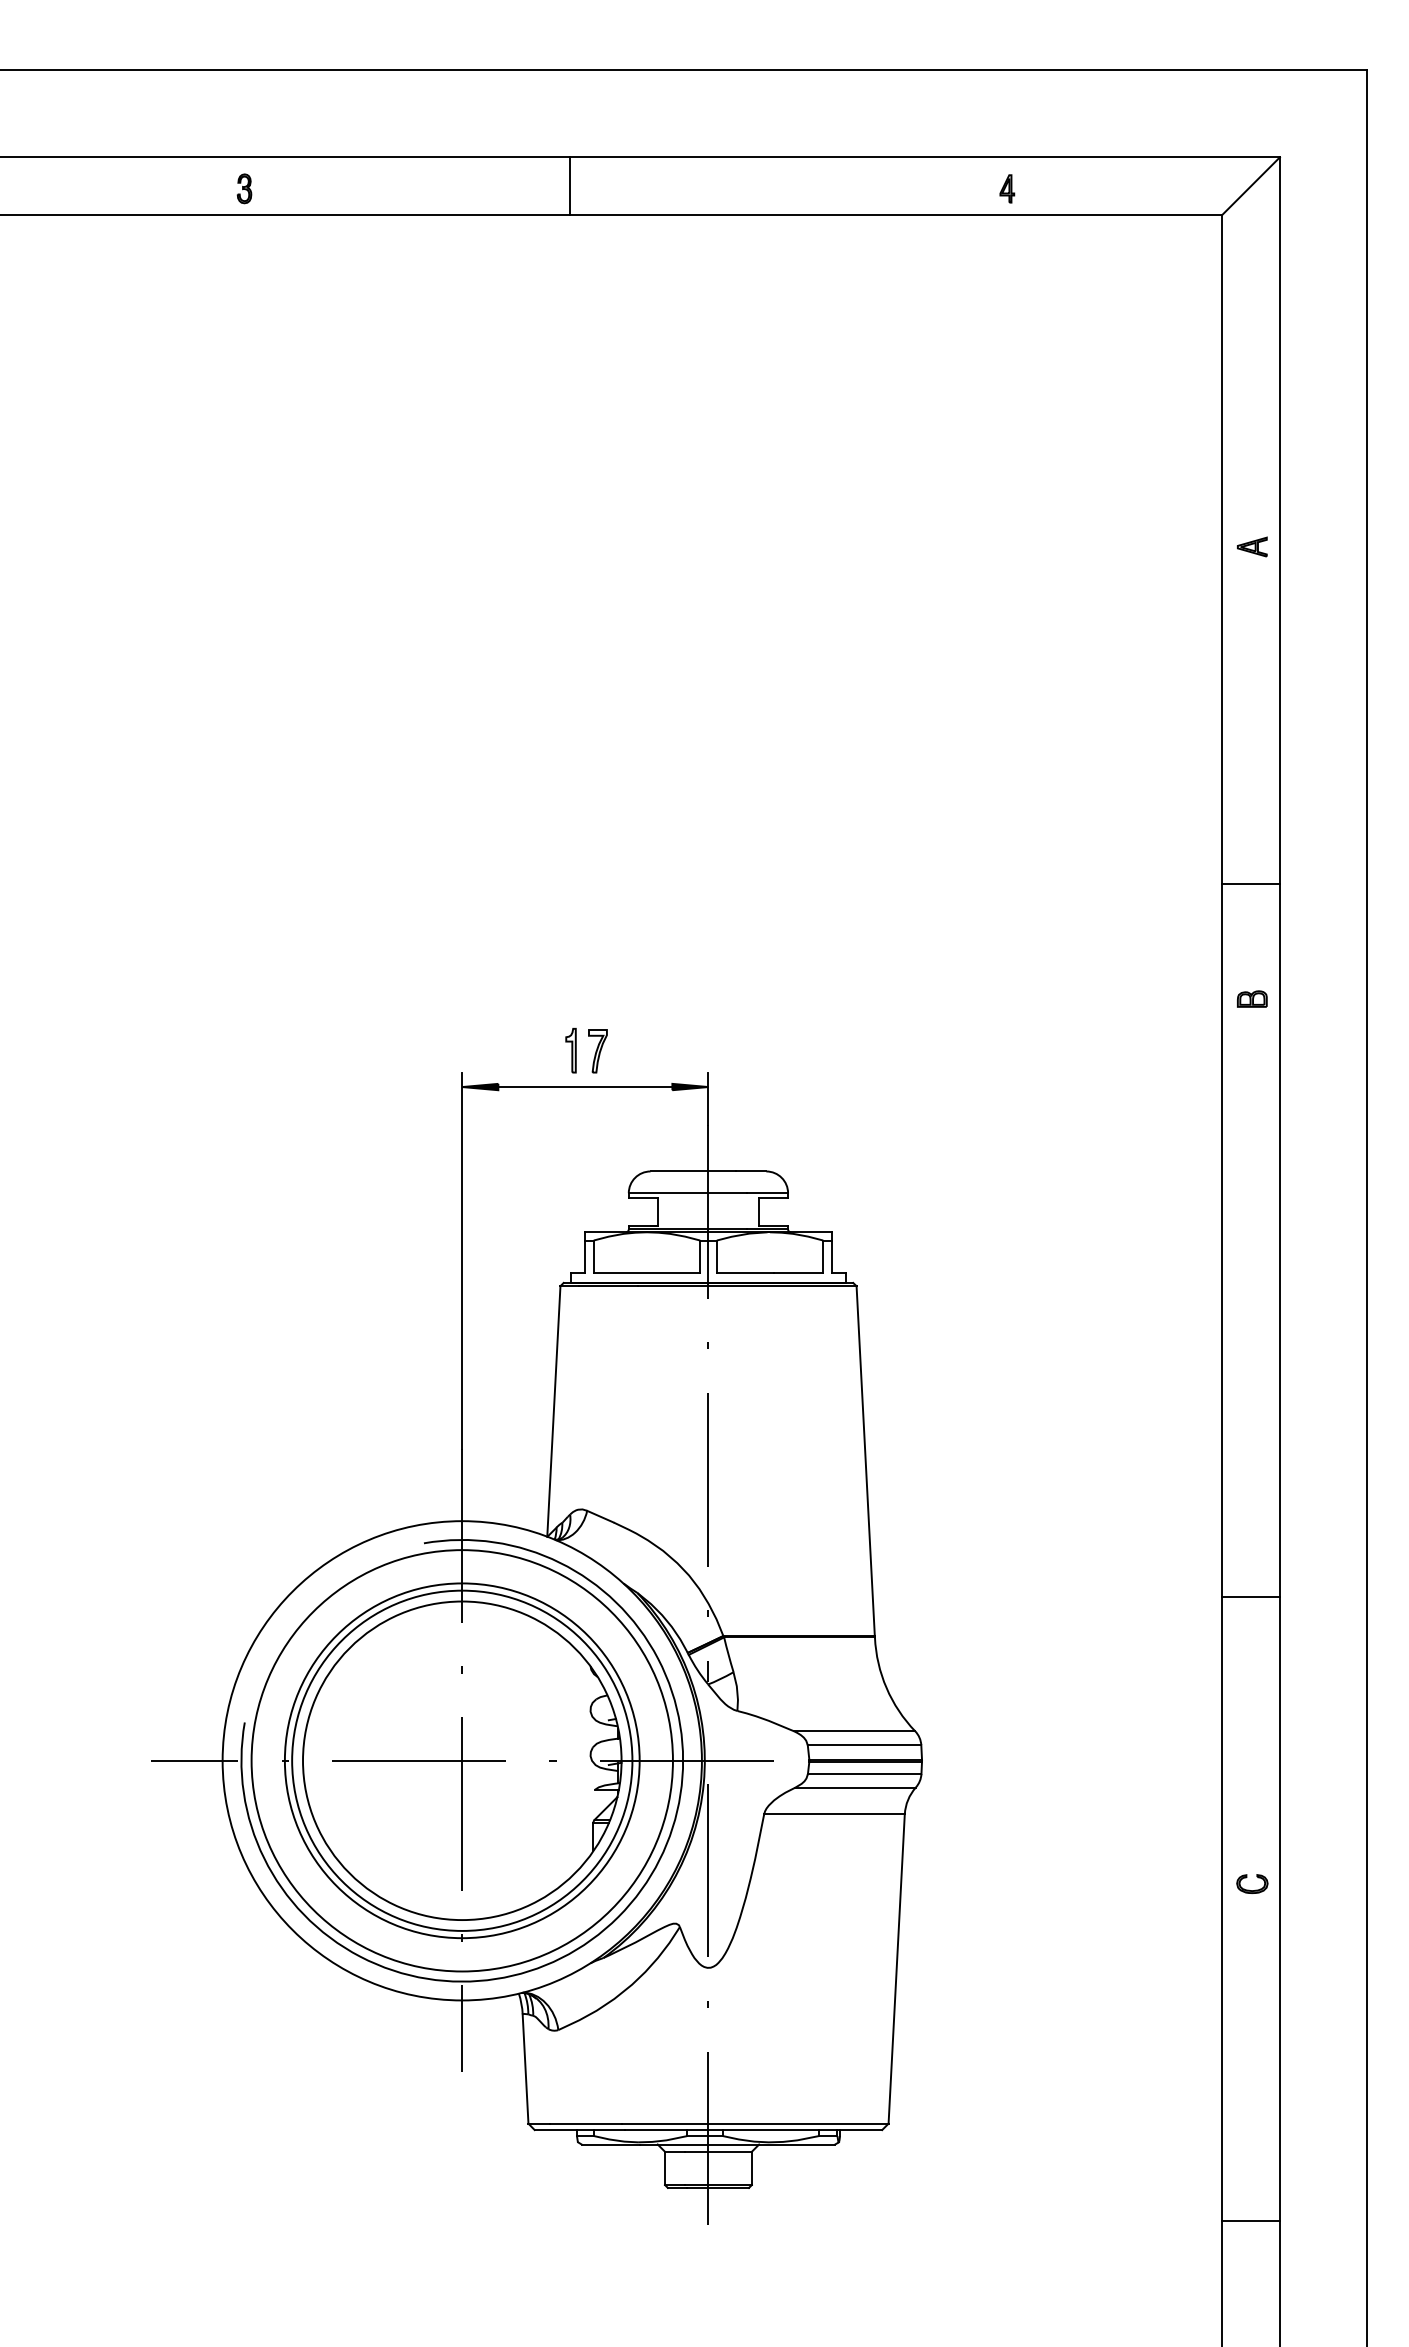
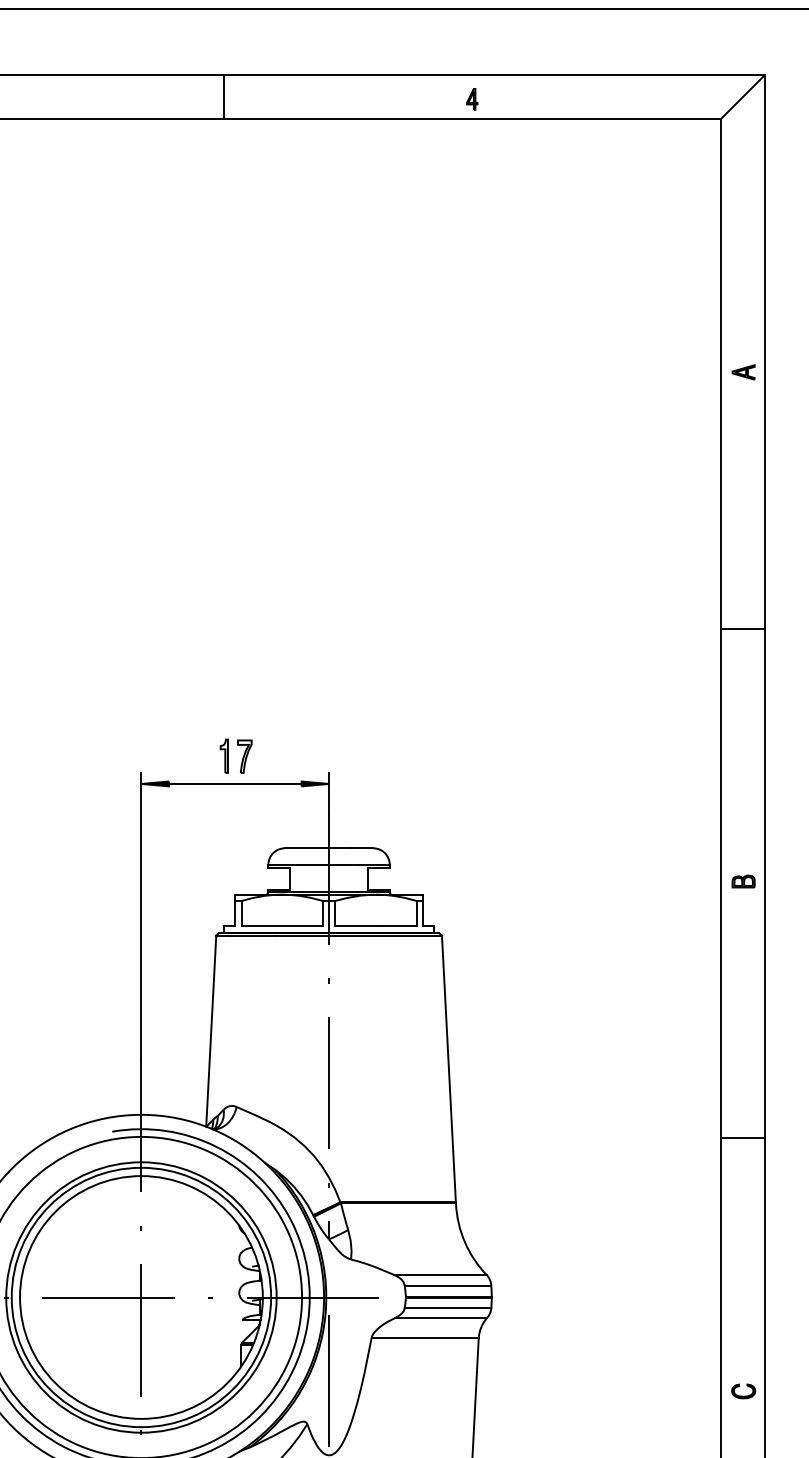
part: (1007, 188) -> (472, 99), moved
part: (1252, 998) -> (743, 881), moved
line: (1250, 1597) -> (742, 1138), moved

